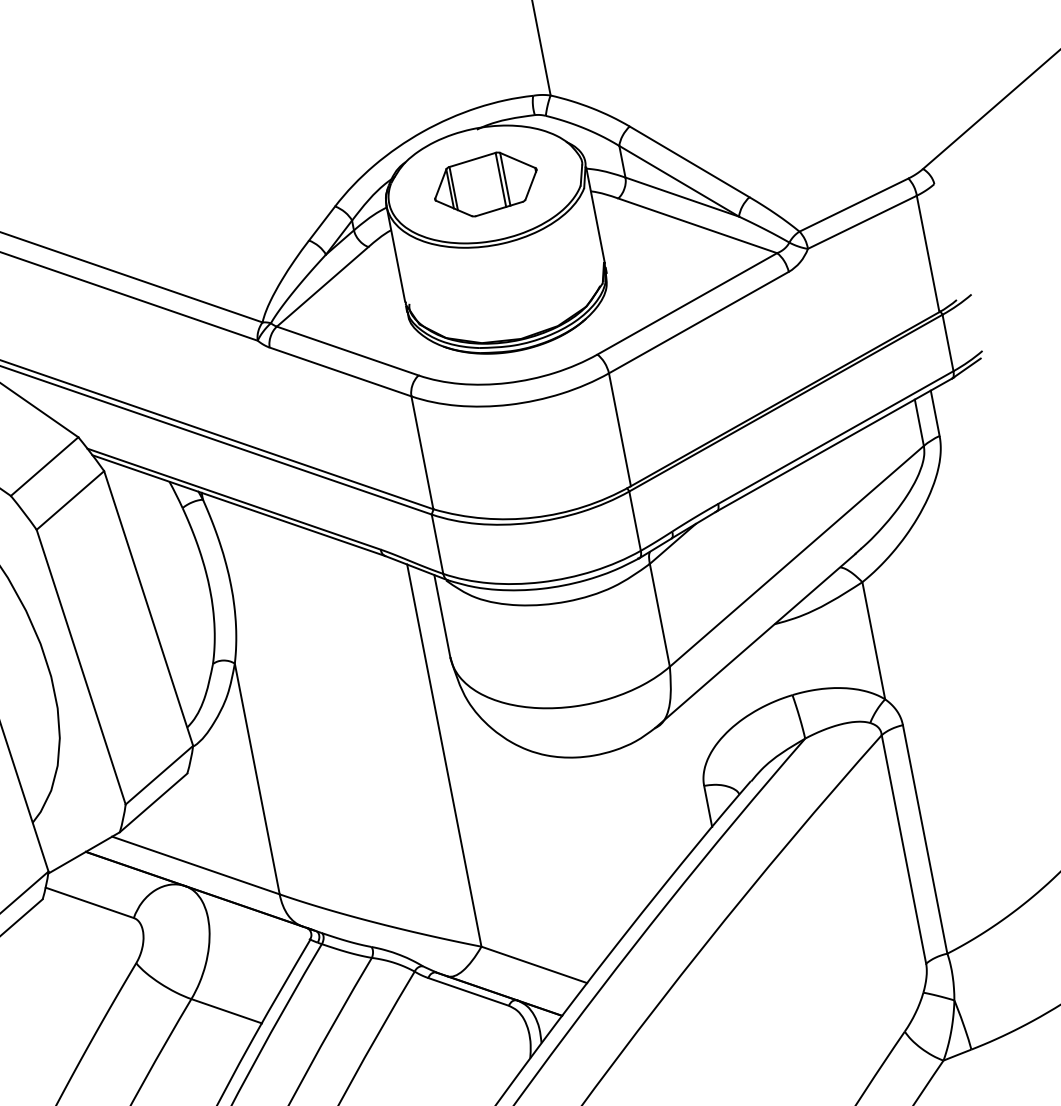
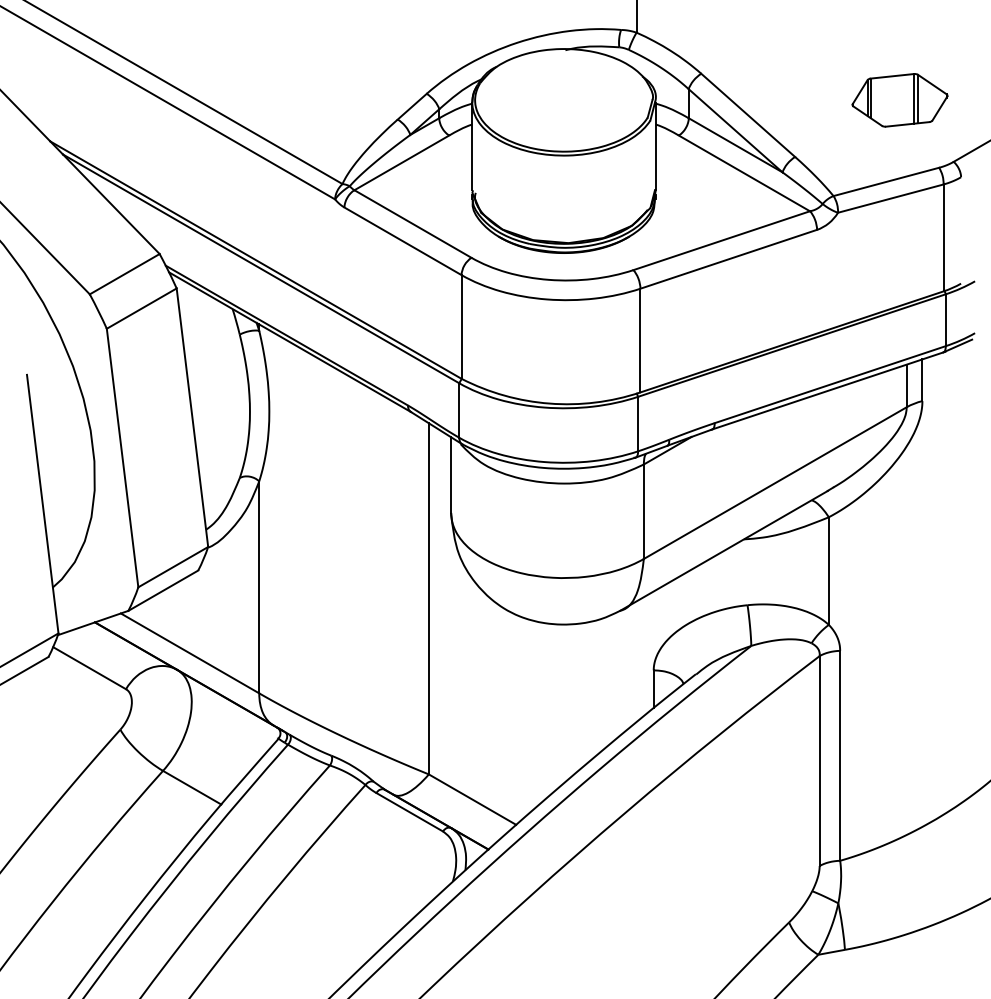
part: (485, 184) -> (899, 100), moved

